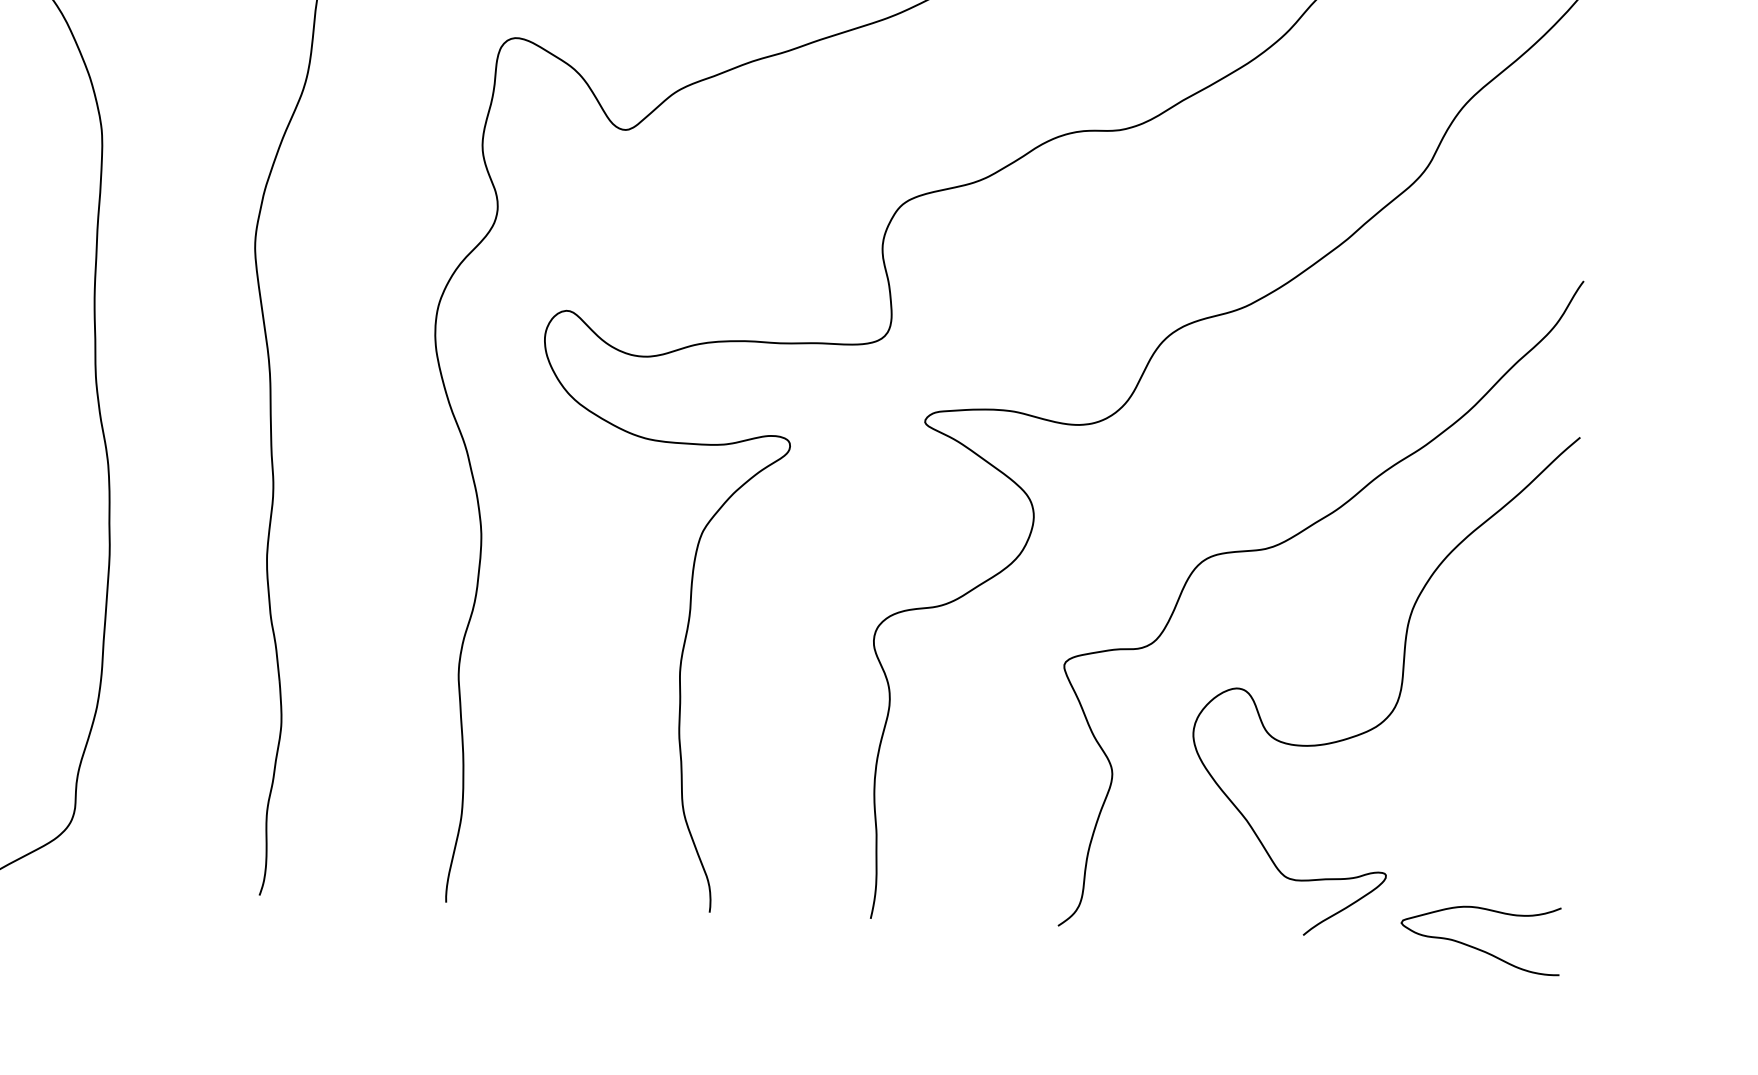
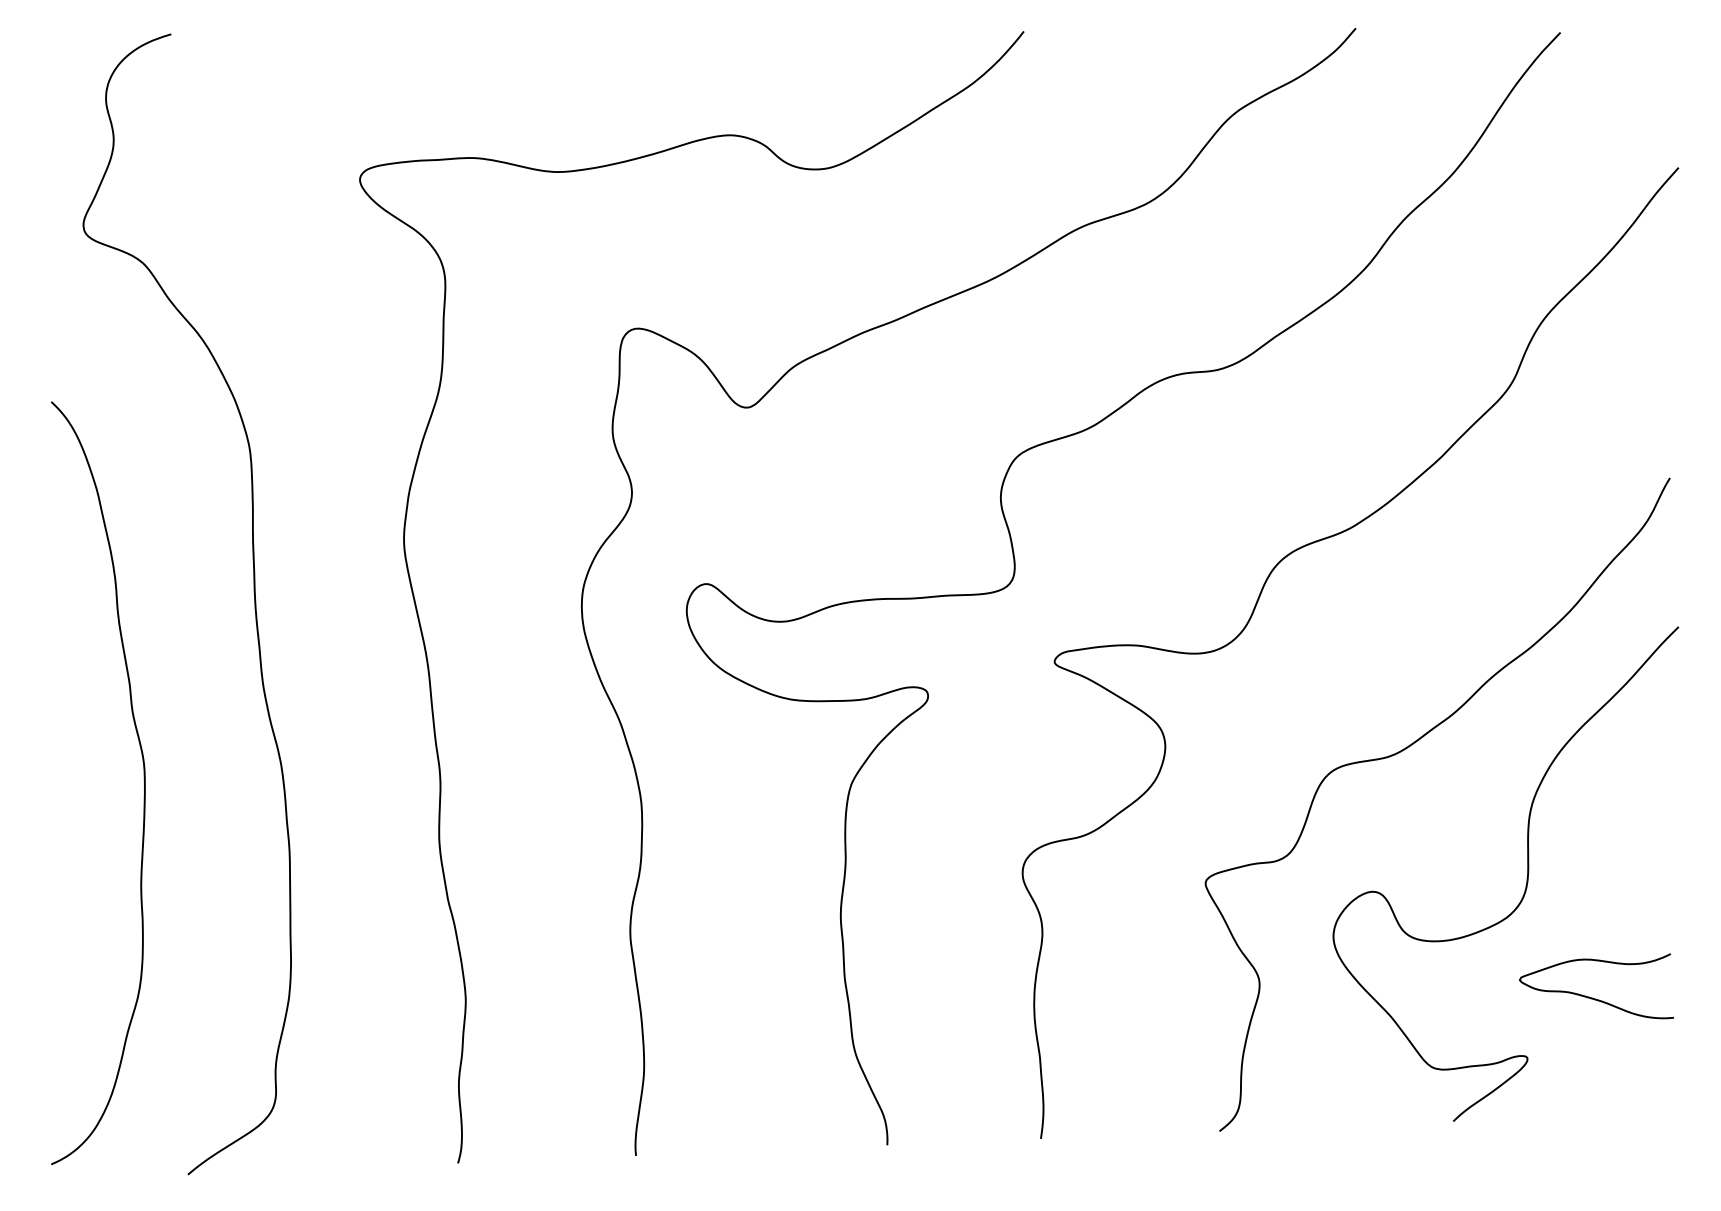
curve: (1475, 947) -> (1592, 997), moved

